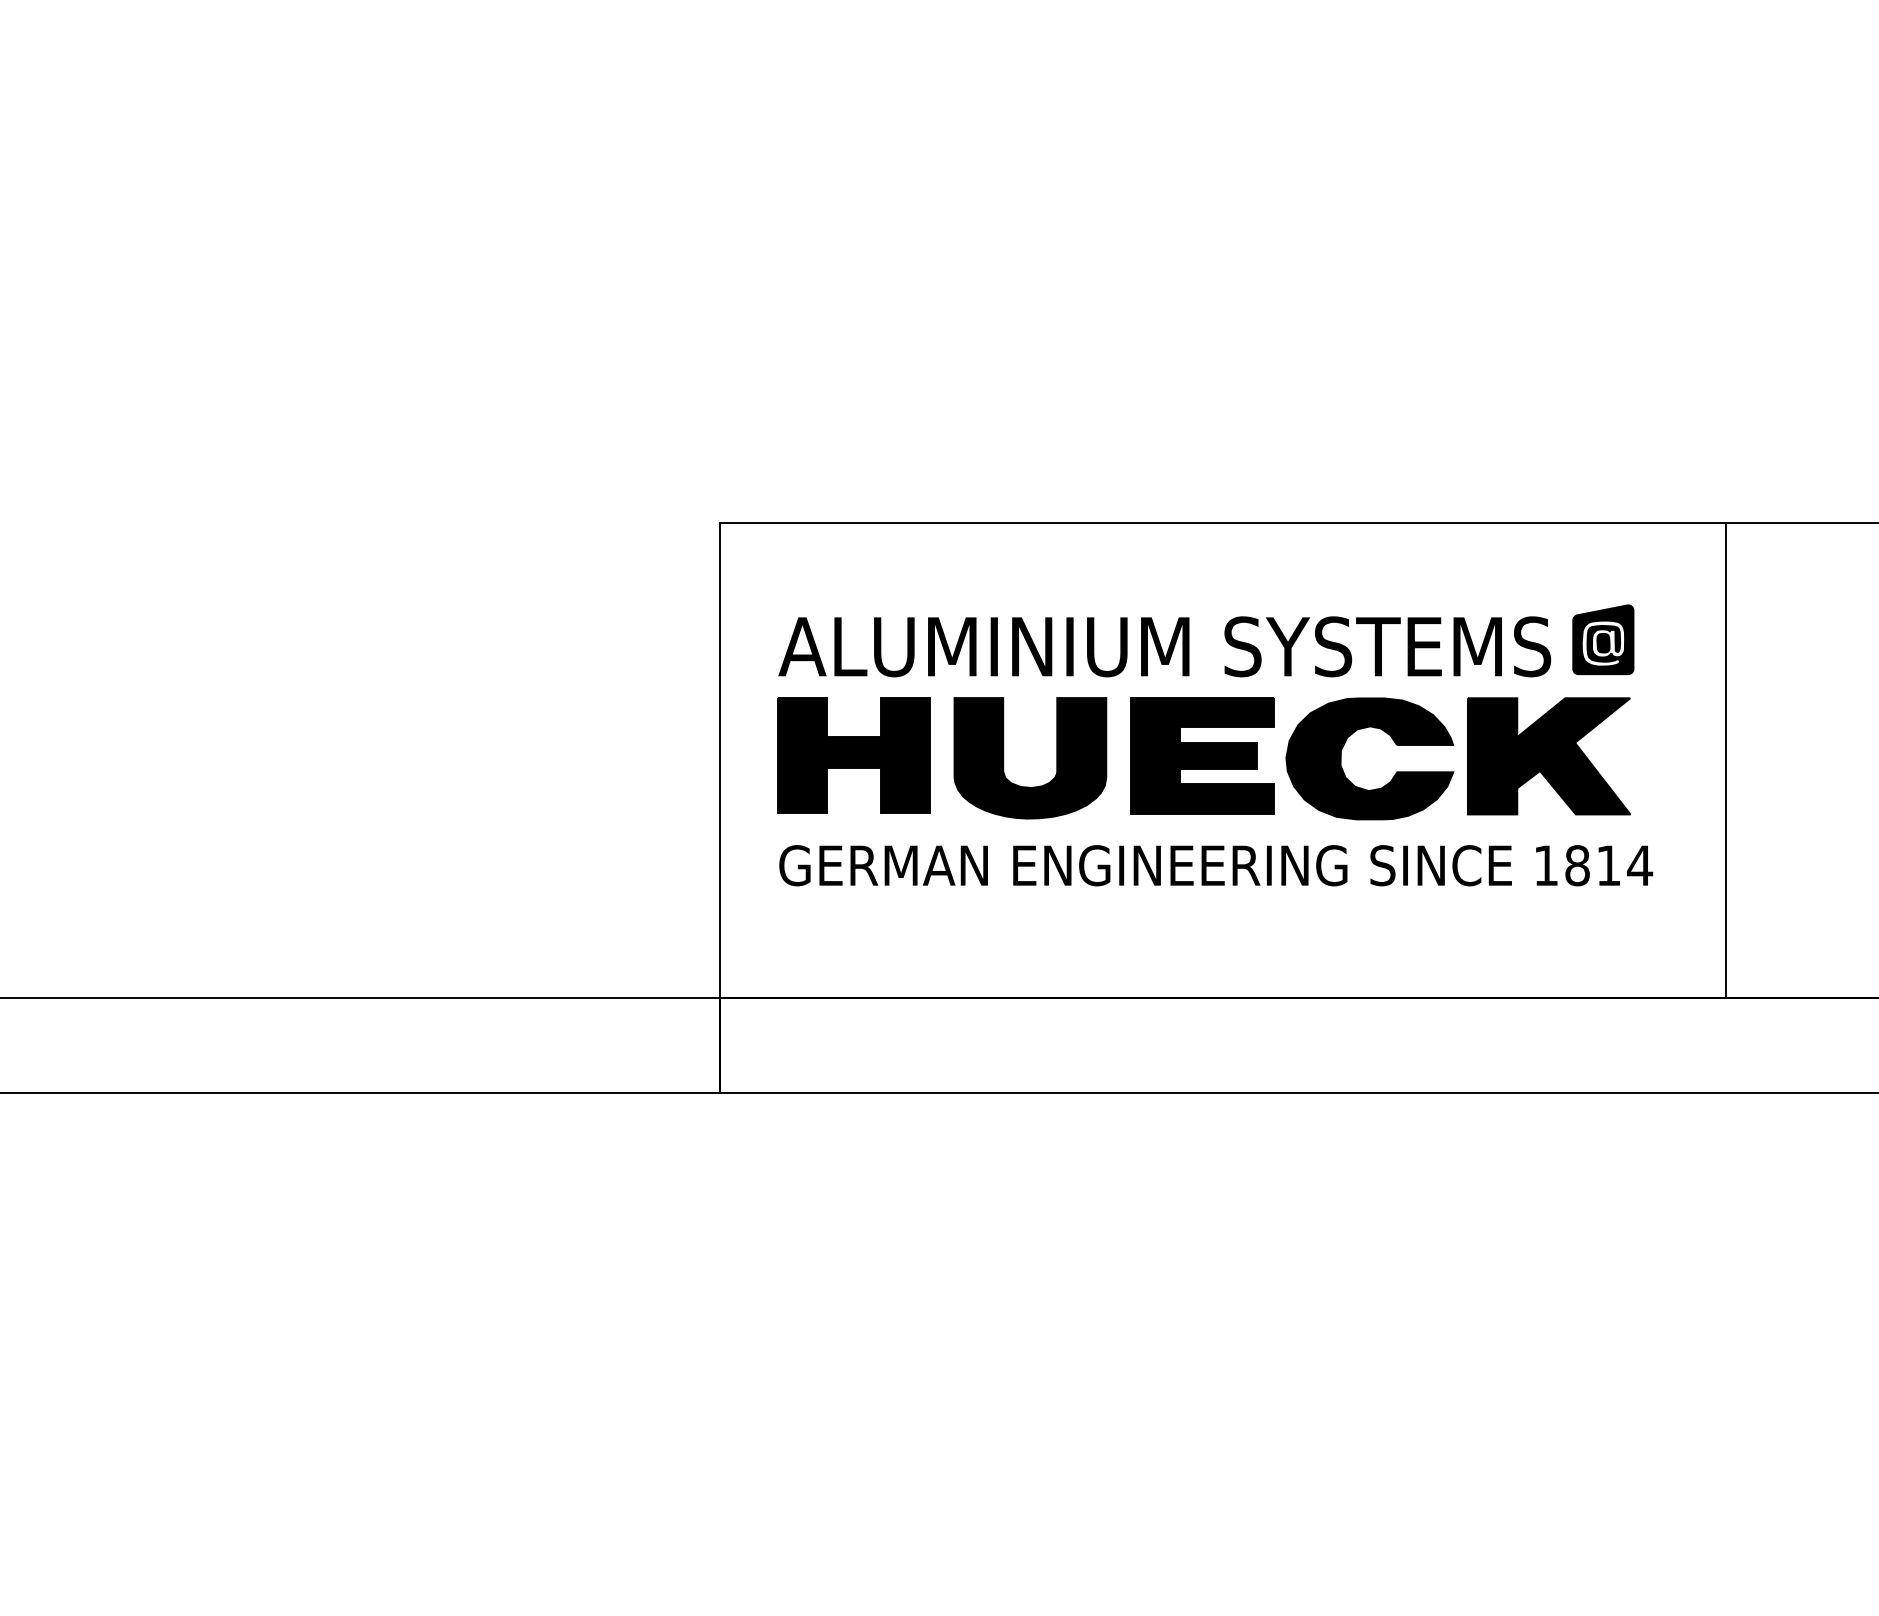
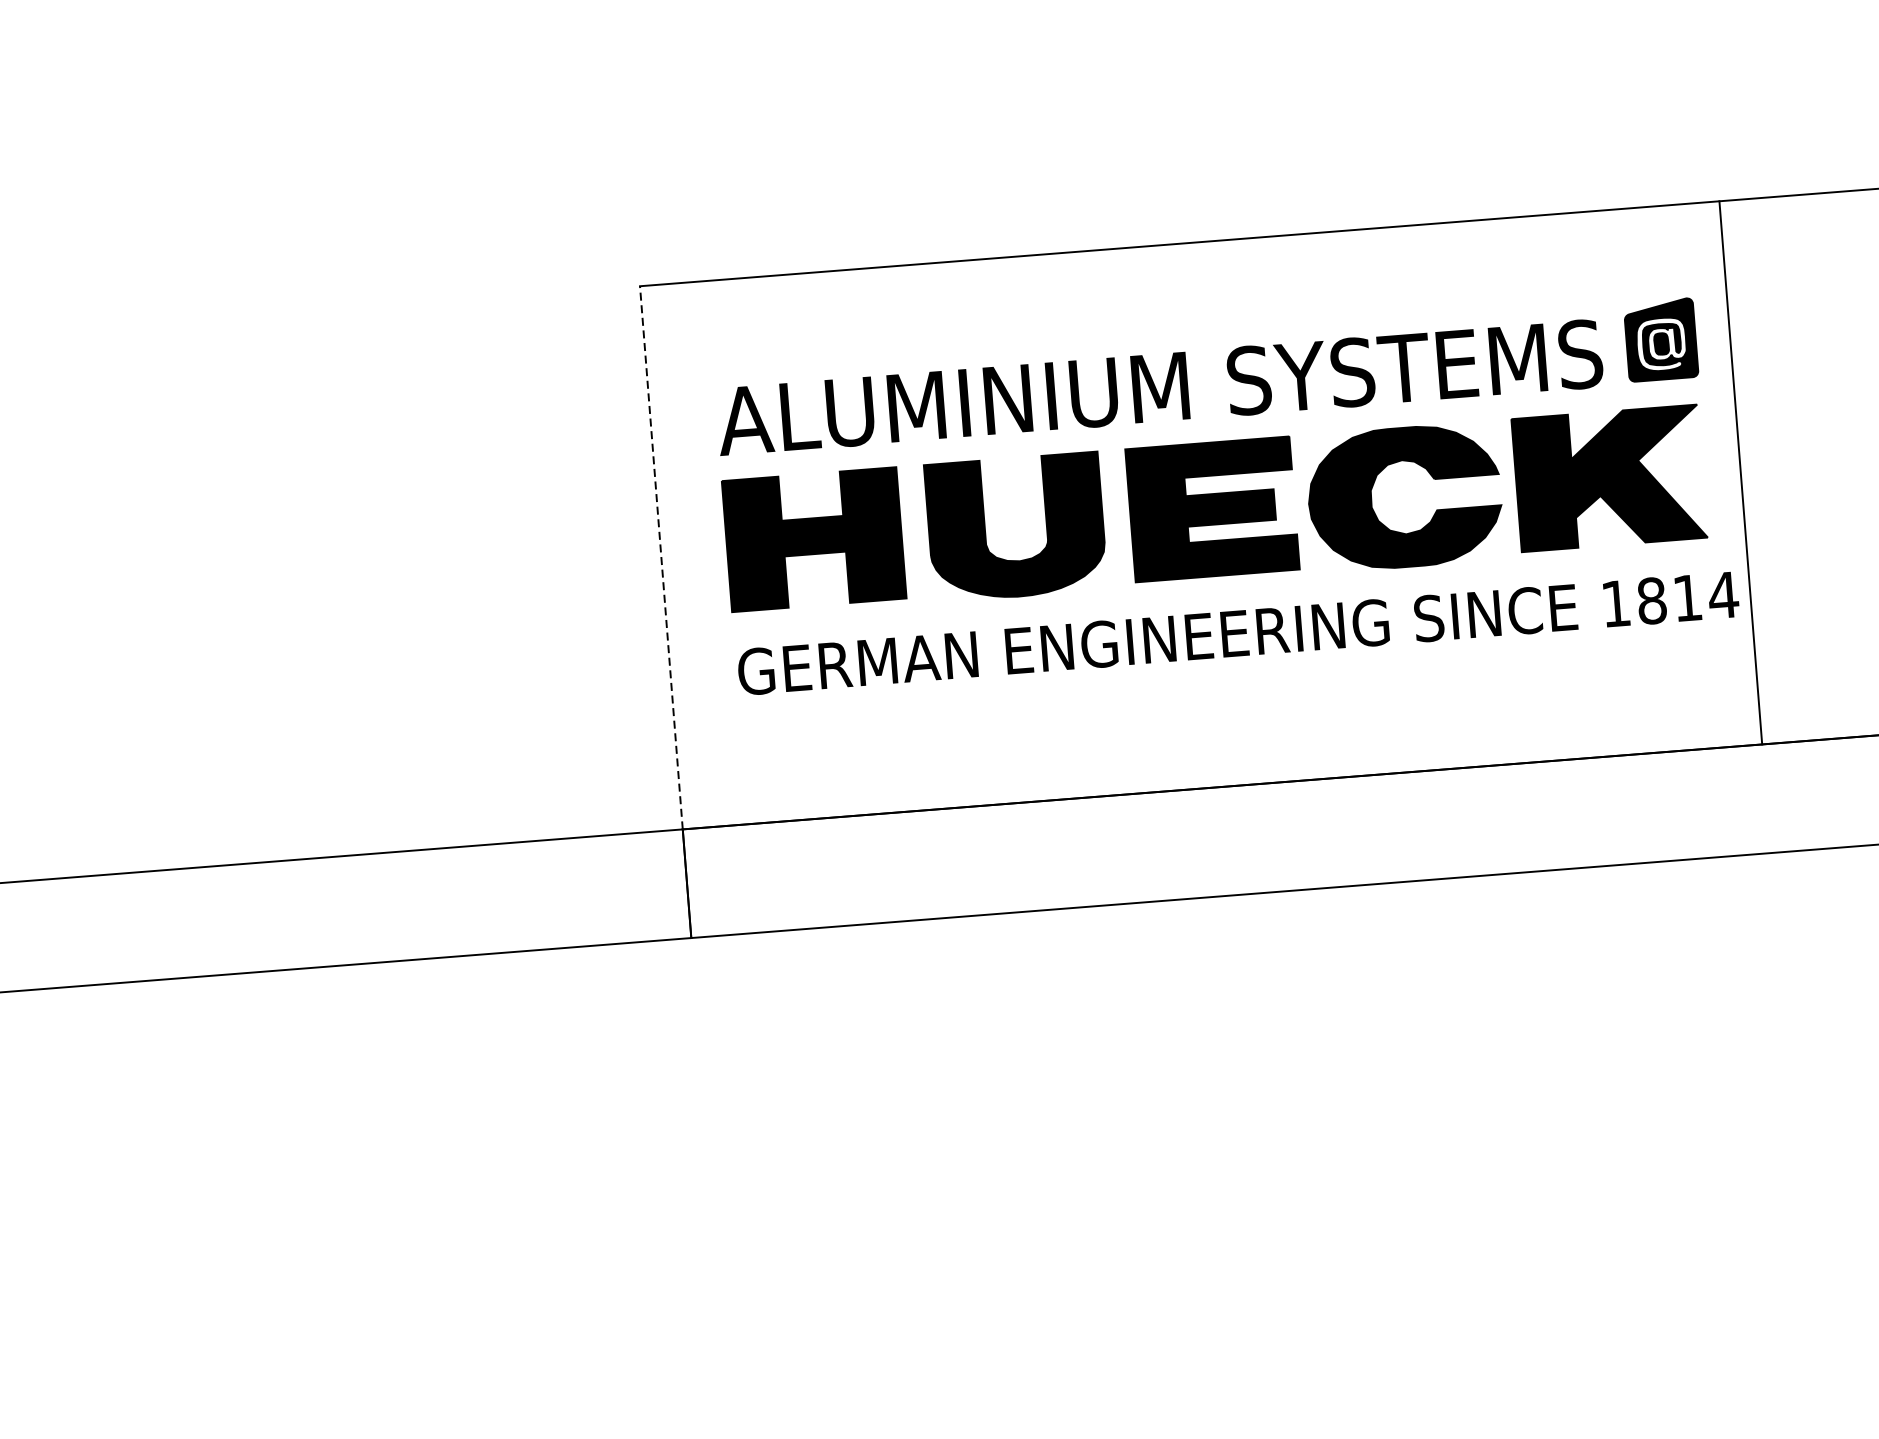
line: (720, 760) -> (661, 557), solid -> dashed
line: (1726, 760) -> (1740, 472), moved

